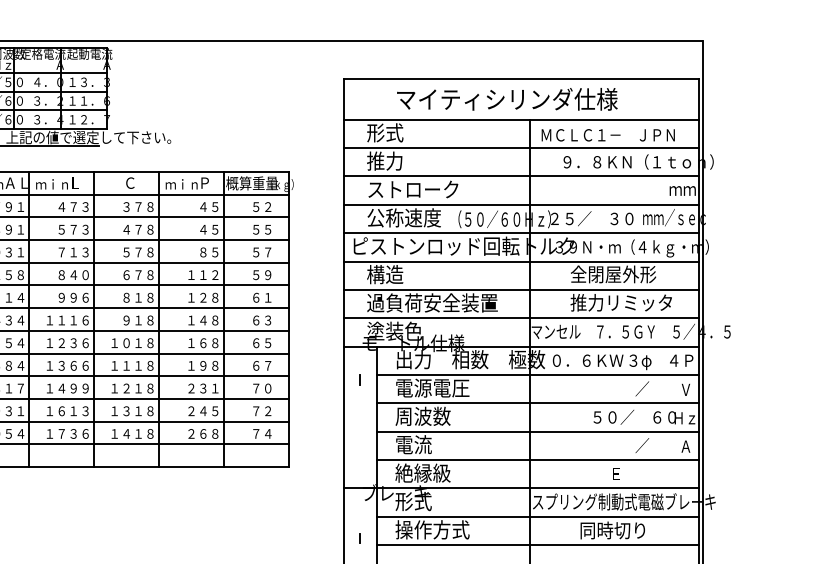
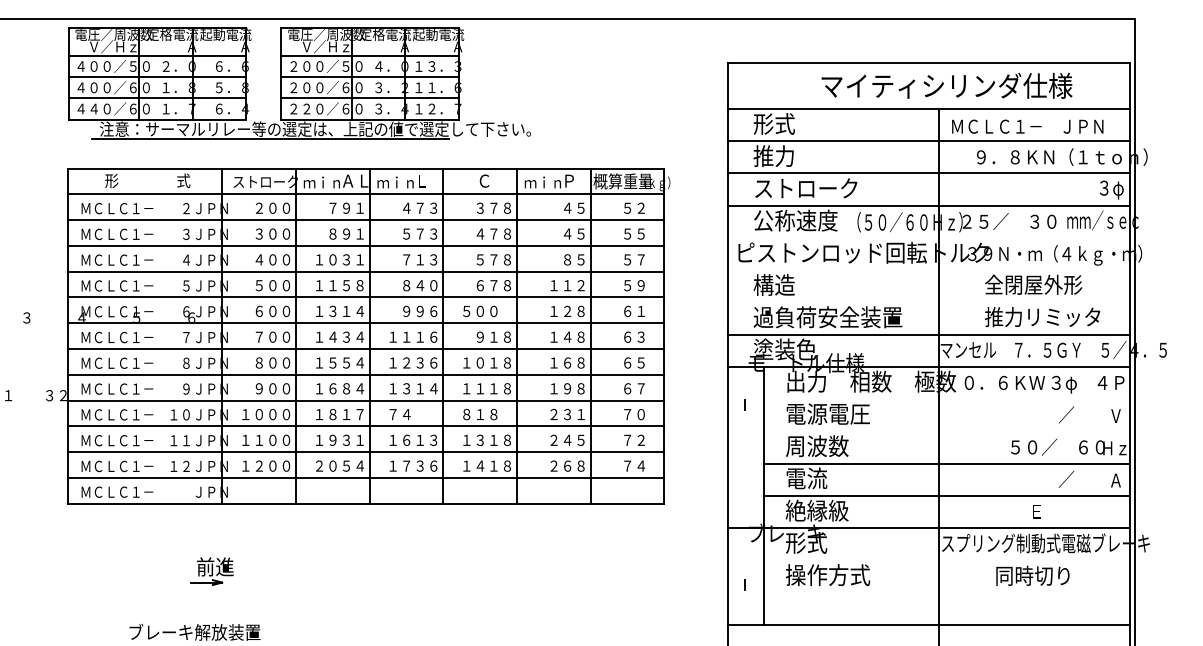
text: (506, 99) -> (946, 85), moved
text: (682, 190) -> (1112, 189), ｍｍ -> ３φ
line: (520, 232) -> (928, 237), removed
line: (520, 261) -> (928, 270), removed
line: (520, 289) -> (928, 302), removed
text: (132, 297) -> (486, 311), ８１８ -> ５００
text: (79, 365) -> (426, 388), １３６６ -> １３１４
line: (537, 375) -> (947, 399), removed
text: (67, 388) -> (413, 414), １４９９ -> ７４
text: (132, 388) -> (486, 414), １２１８ -> ８１８
line: (537, 403) -> (947, 431), removed
line: (537, 516) -> (947, 560), removed
line: (537, 545) -> (947, 592), removed

